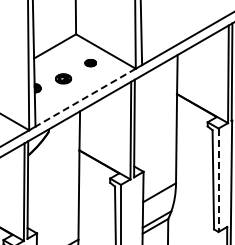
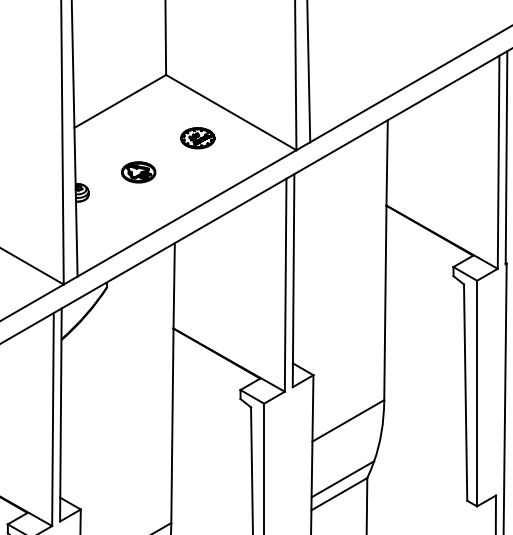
part: (90, 62) -> (197, 136), size x1.43
line: (85, 97) -> (186, 212), dashed -> solid
line: (218, 180) -> (476, 394), dashed -> solid

